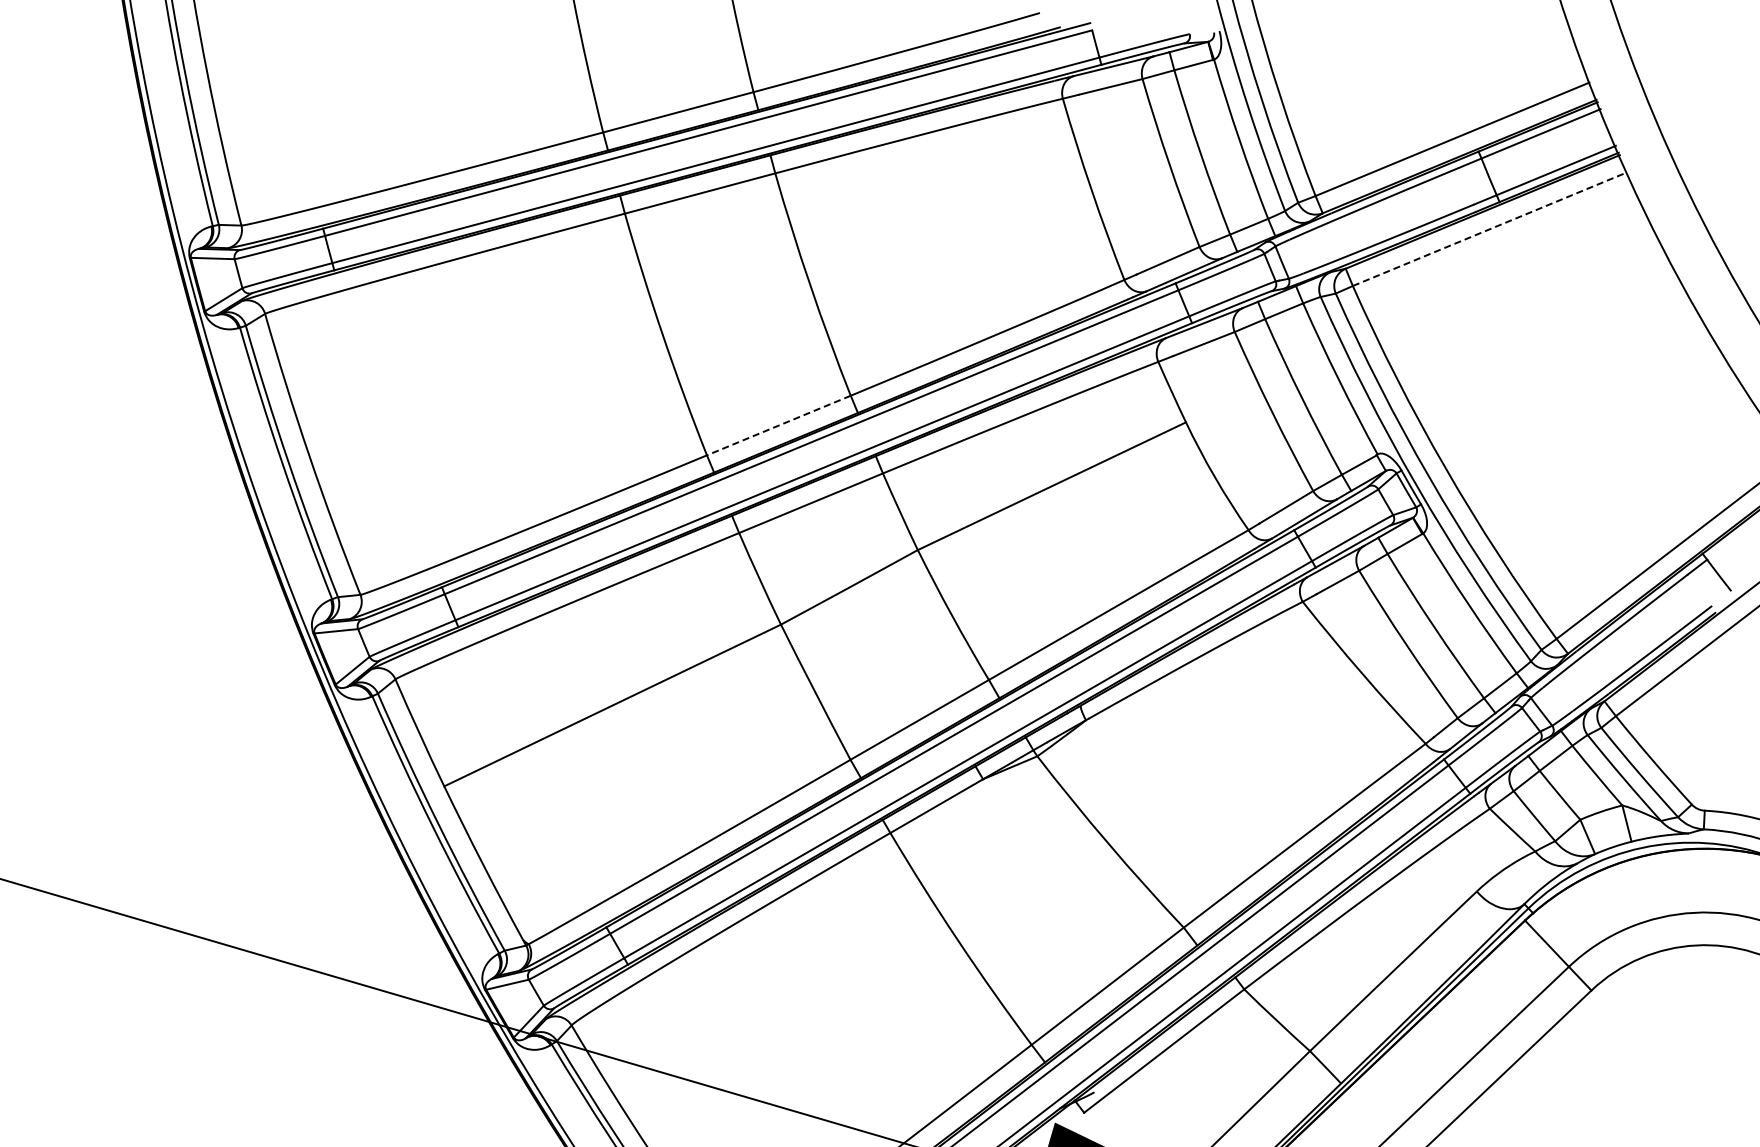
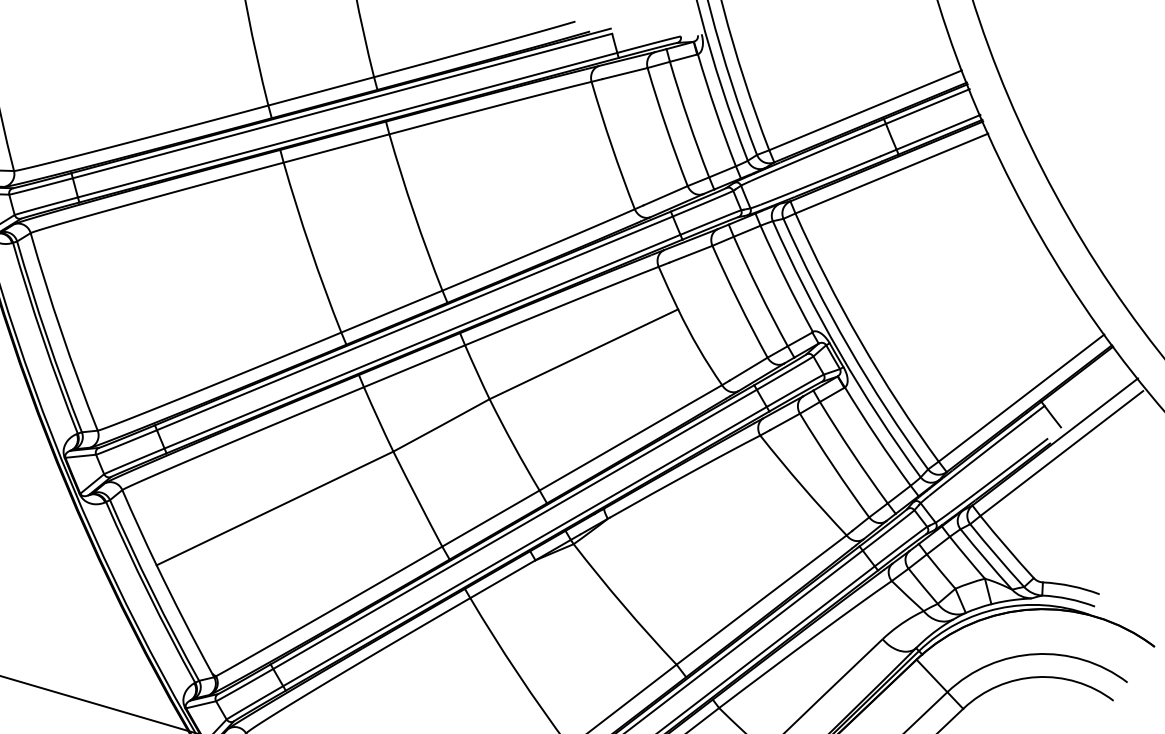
line: (1490, 229) -> (892, 173), dashed -> solid
line: (778, 425) -> (391, 311), dashed -> solid

